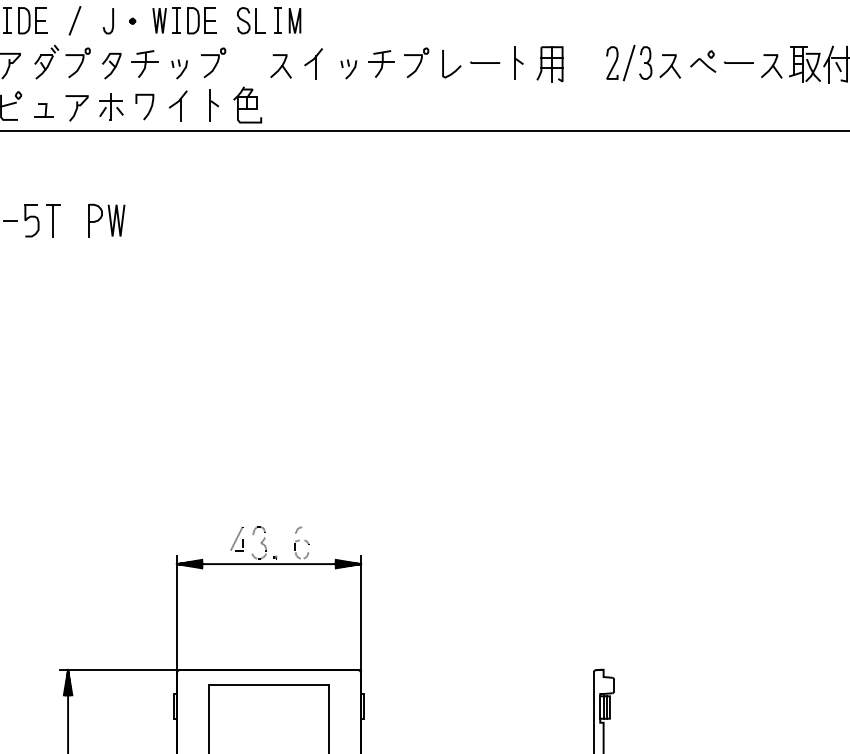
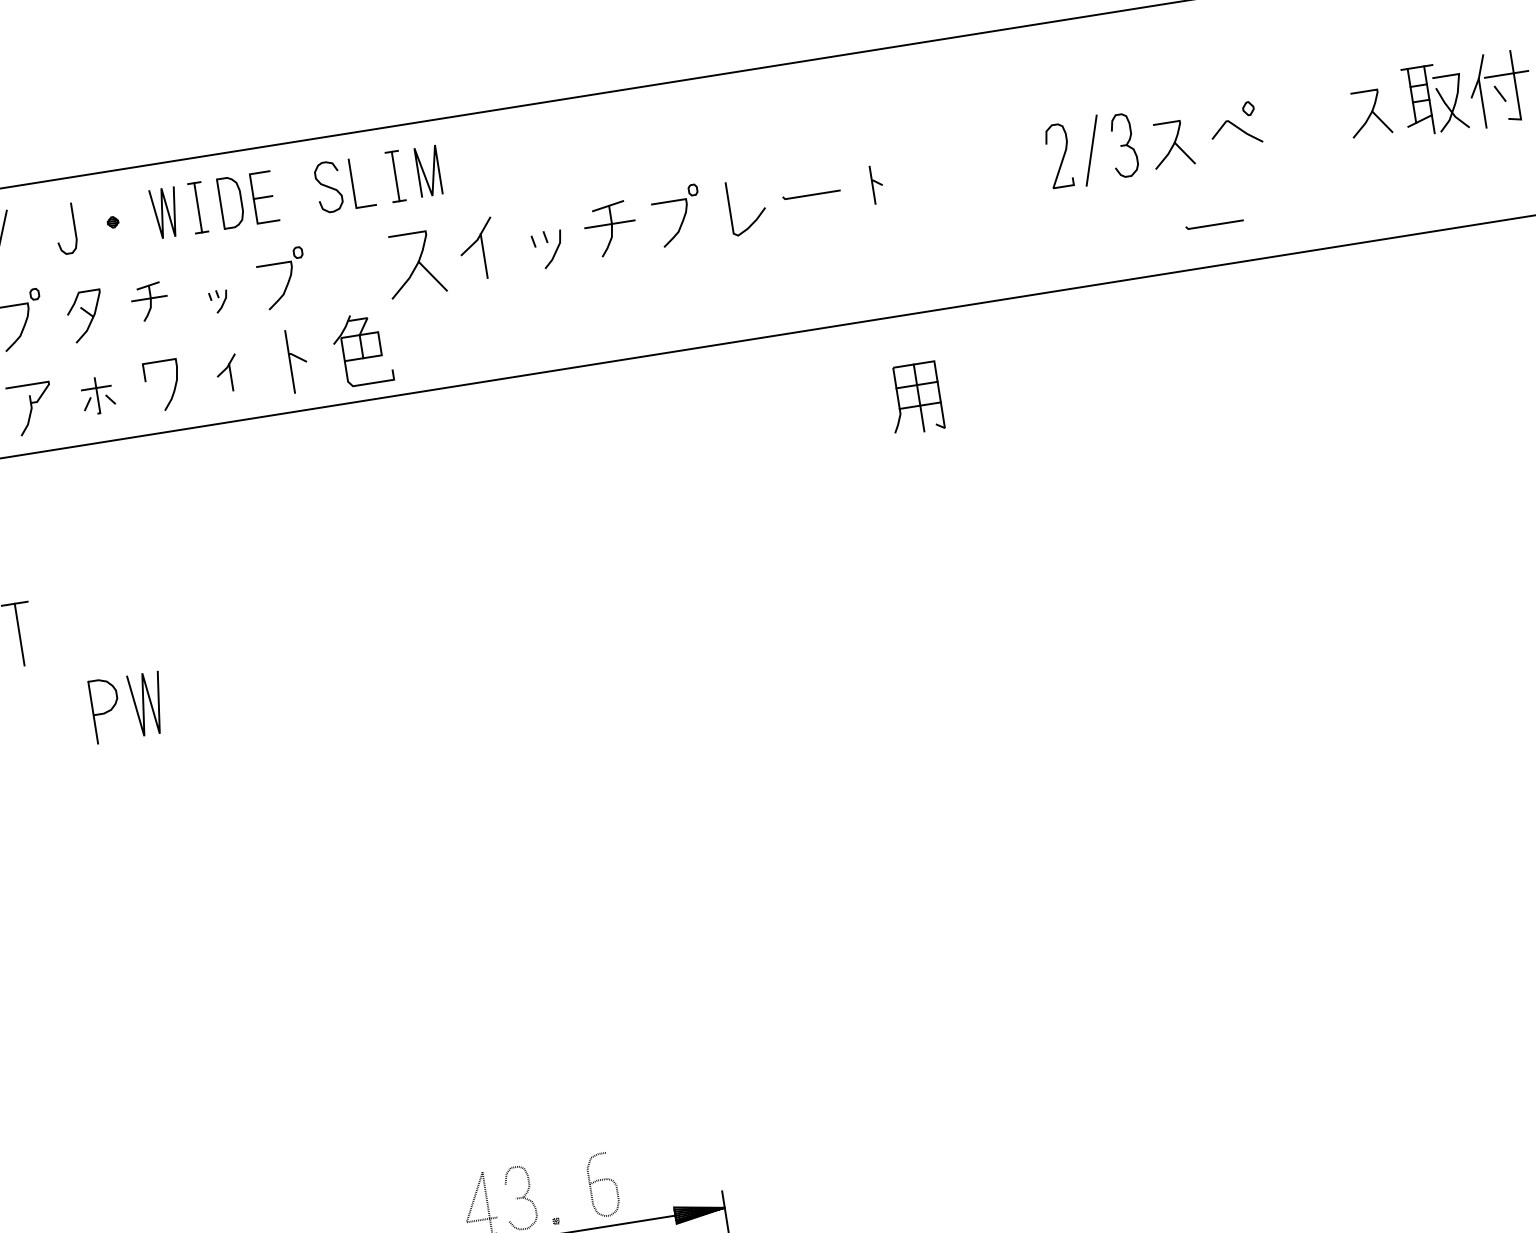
part: (518, 62) -> (876, 183), size x0.6
line: (738, 62) -> (1213, 223), moved
part: (144, 63) -> (148, 300), size x0.7
part: (549, 64) -> (914, 398), moved
part: (280, 66) -> (414, 264), size x1.4
part: (179, 69) -> (218, 301), size x0.6
part: (177, 105) -> (226, 372), size x0.6
part: (111, 106) -> (98, 394), size x0.7
part: (106, 220) -> (127, 706), moved

